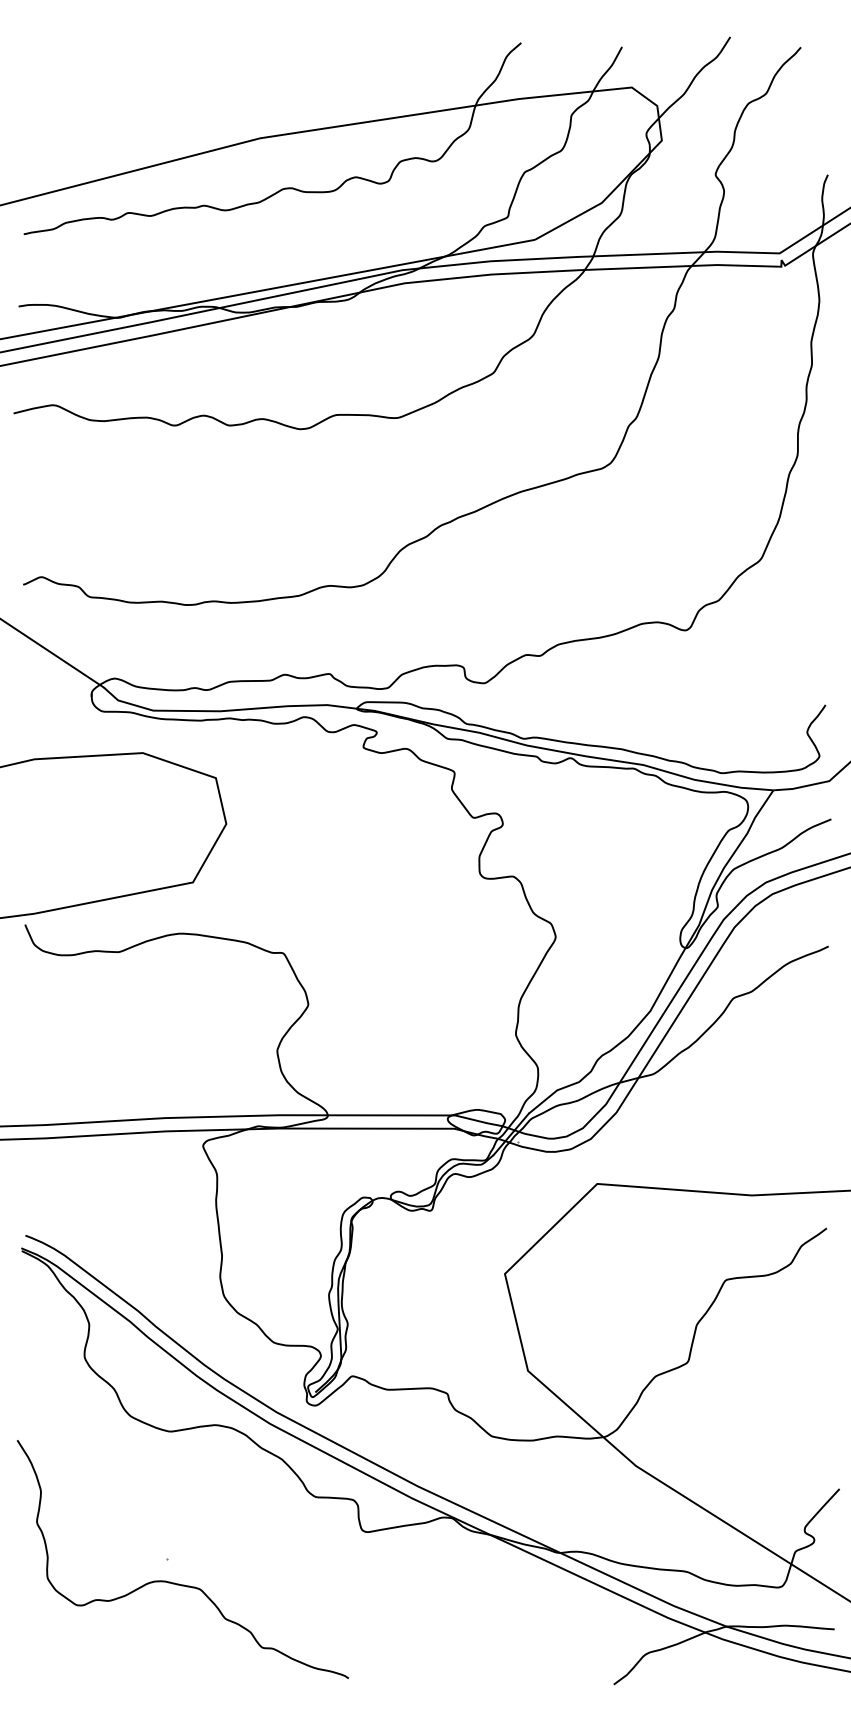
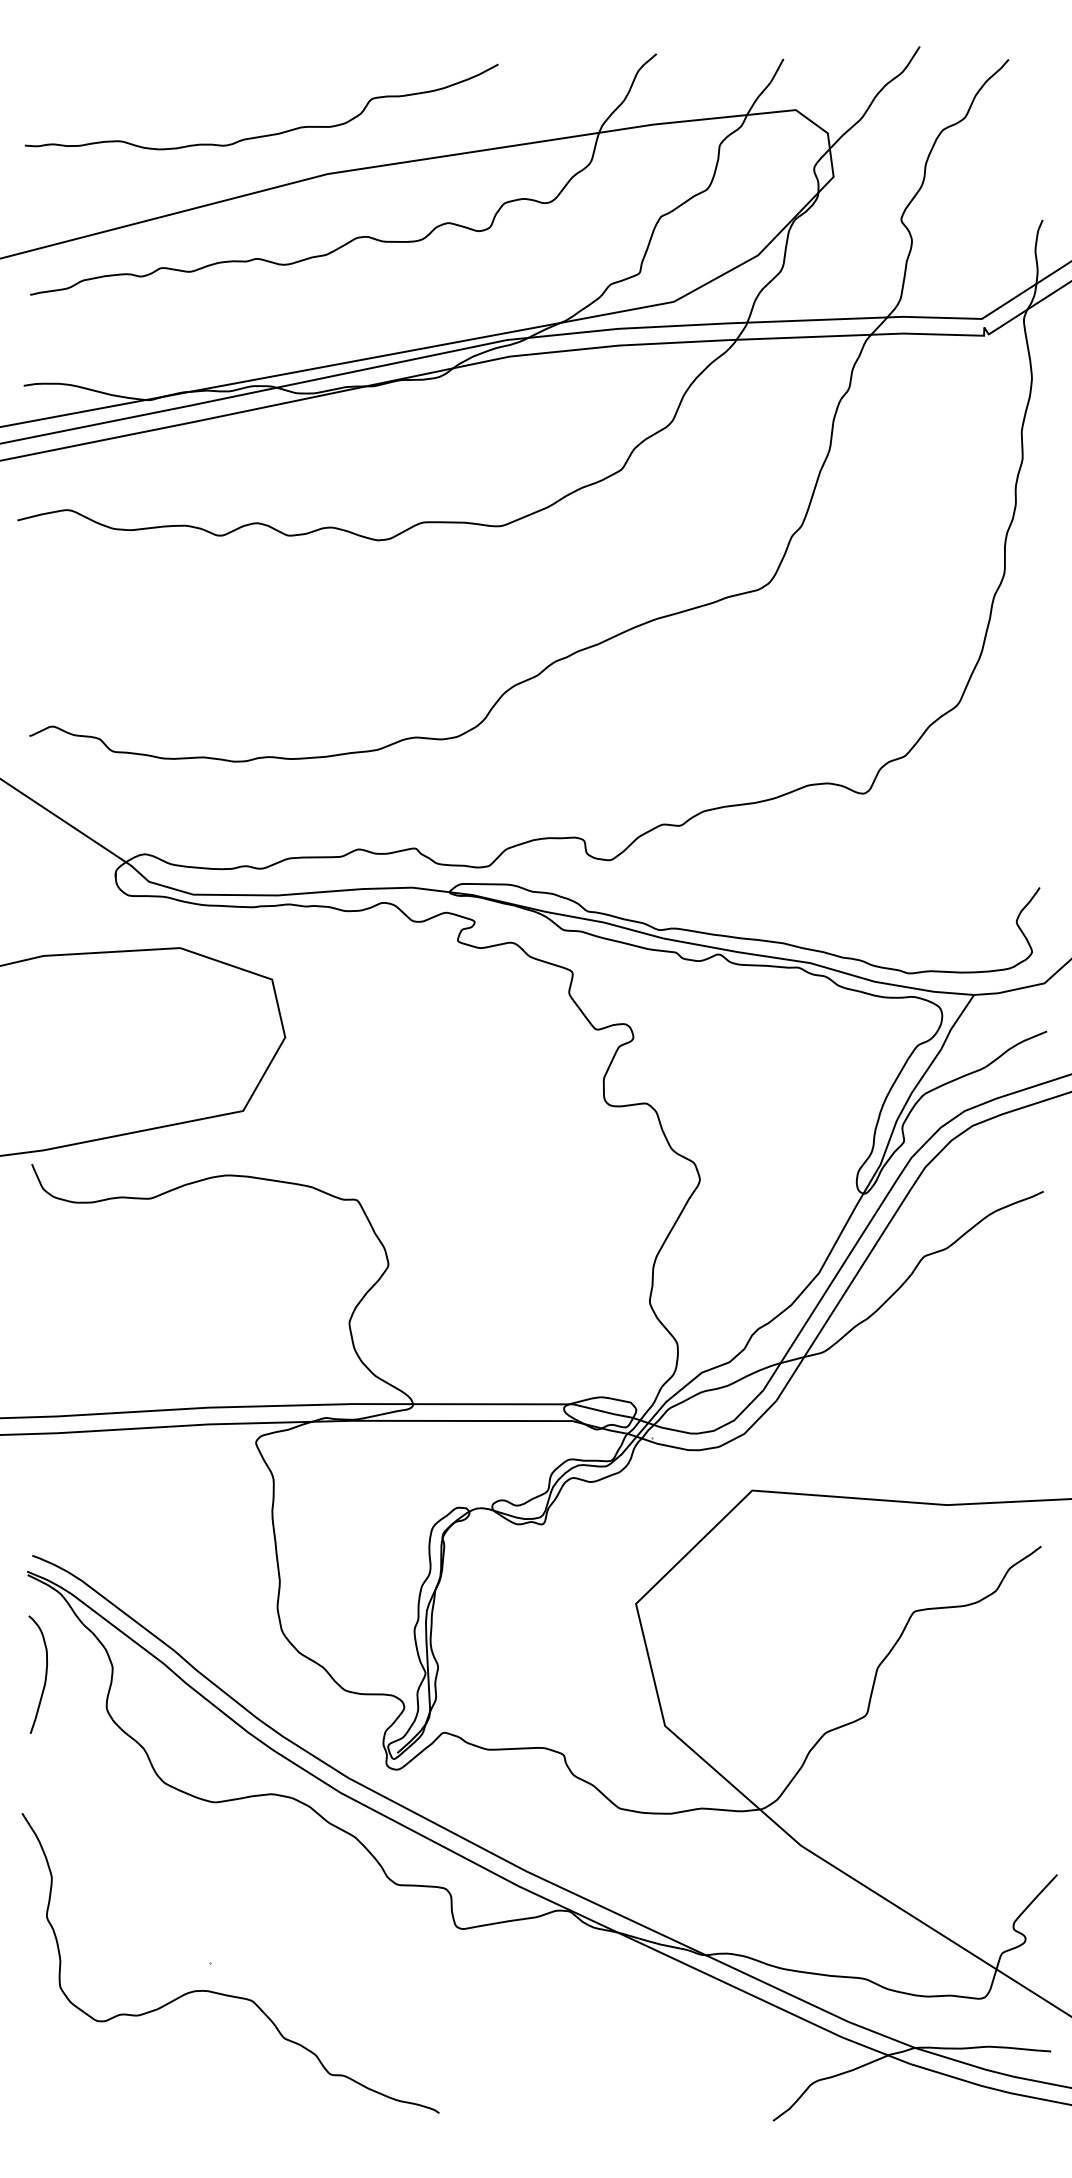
curve: (212, 106) -> (267, 133), added
curve: (35, 1330) -> (44, 1675), added

